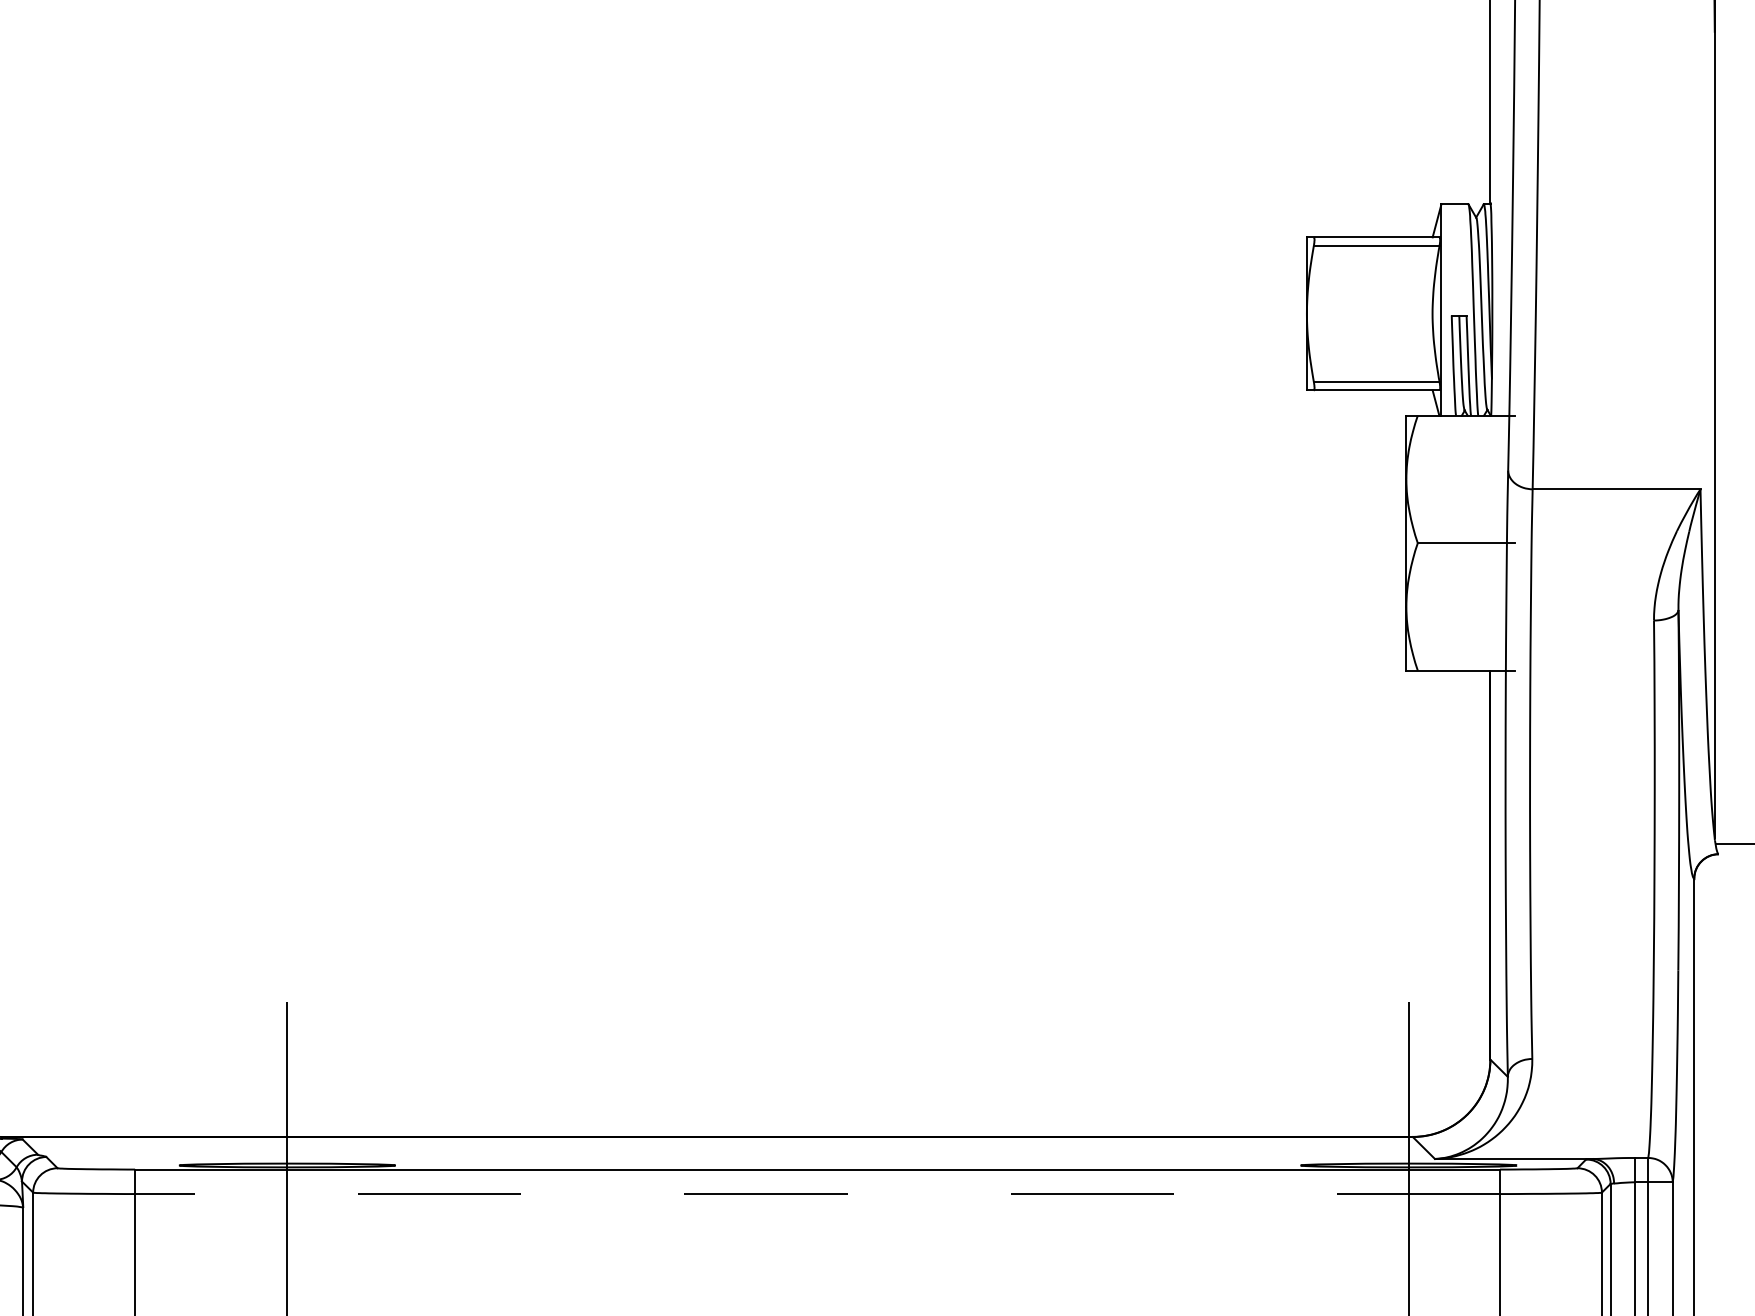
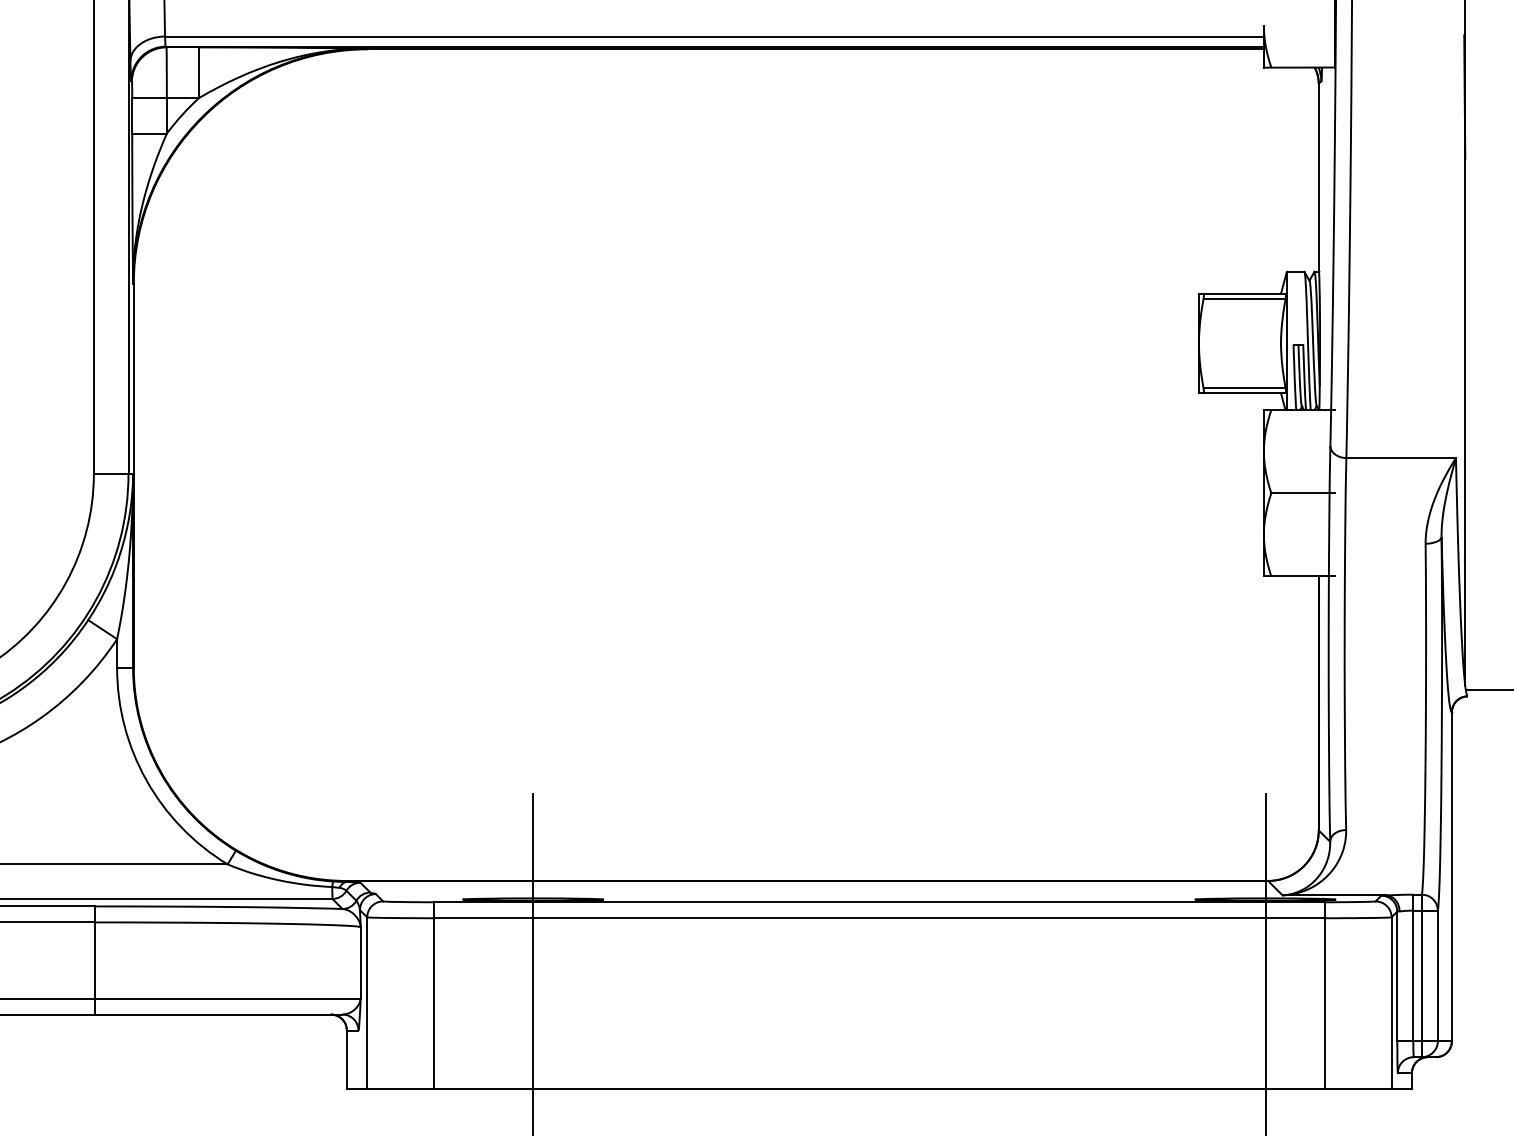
line: (817, 1194) -> (879, 918), dashed -> solid

